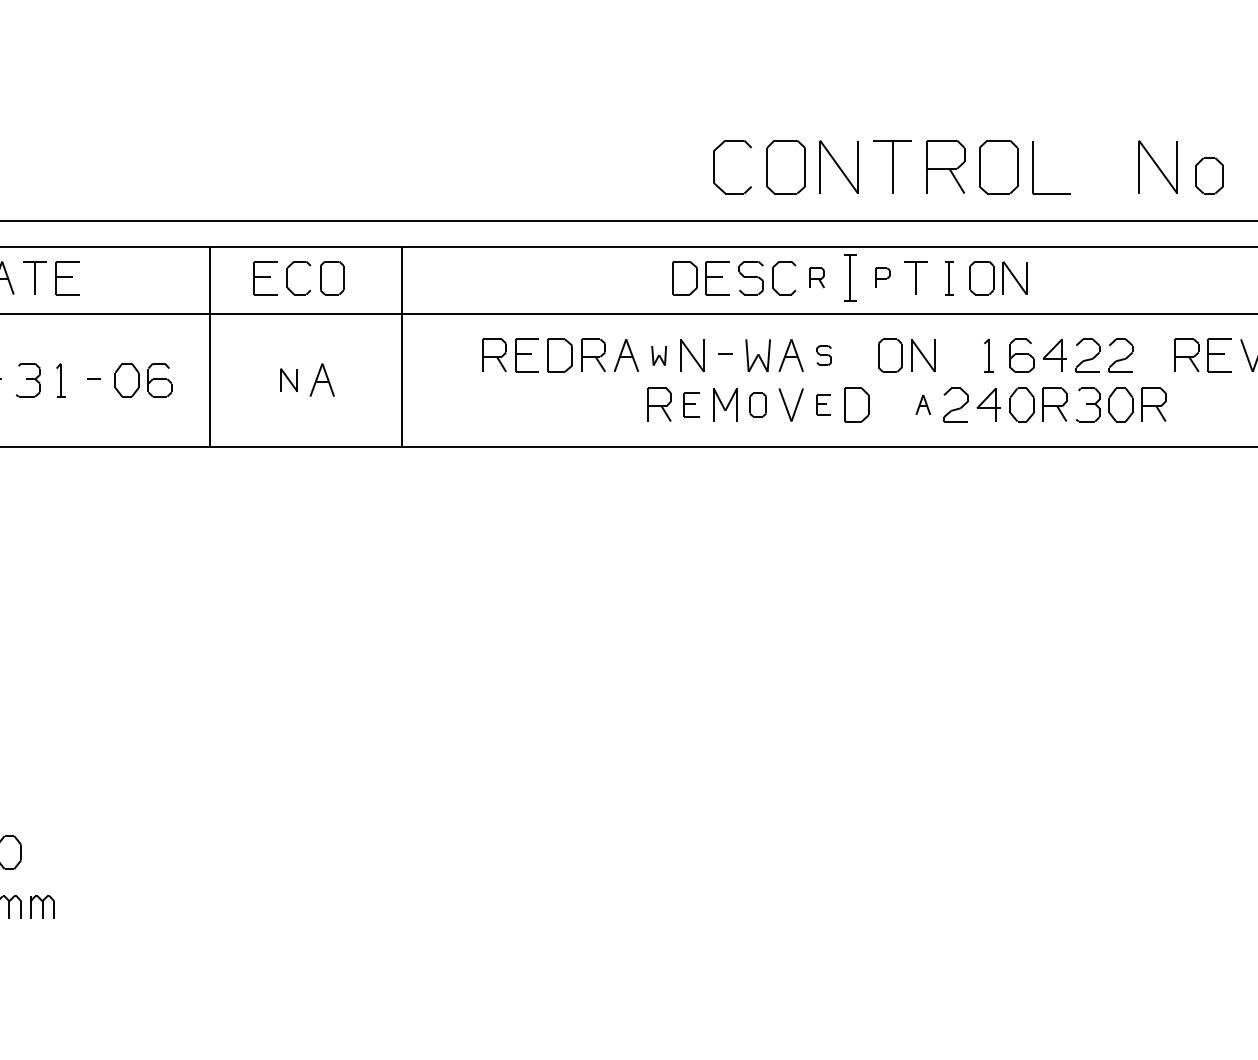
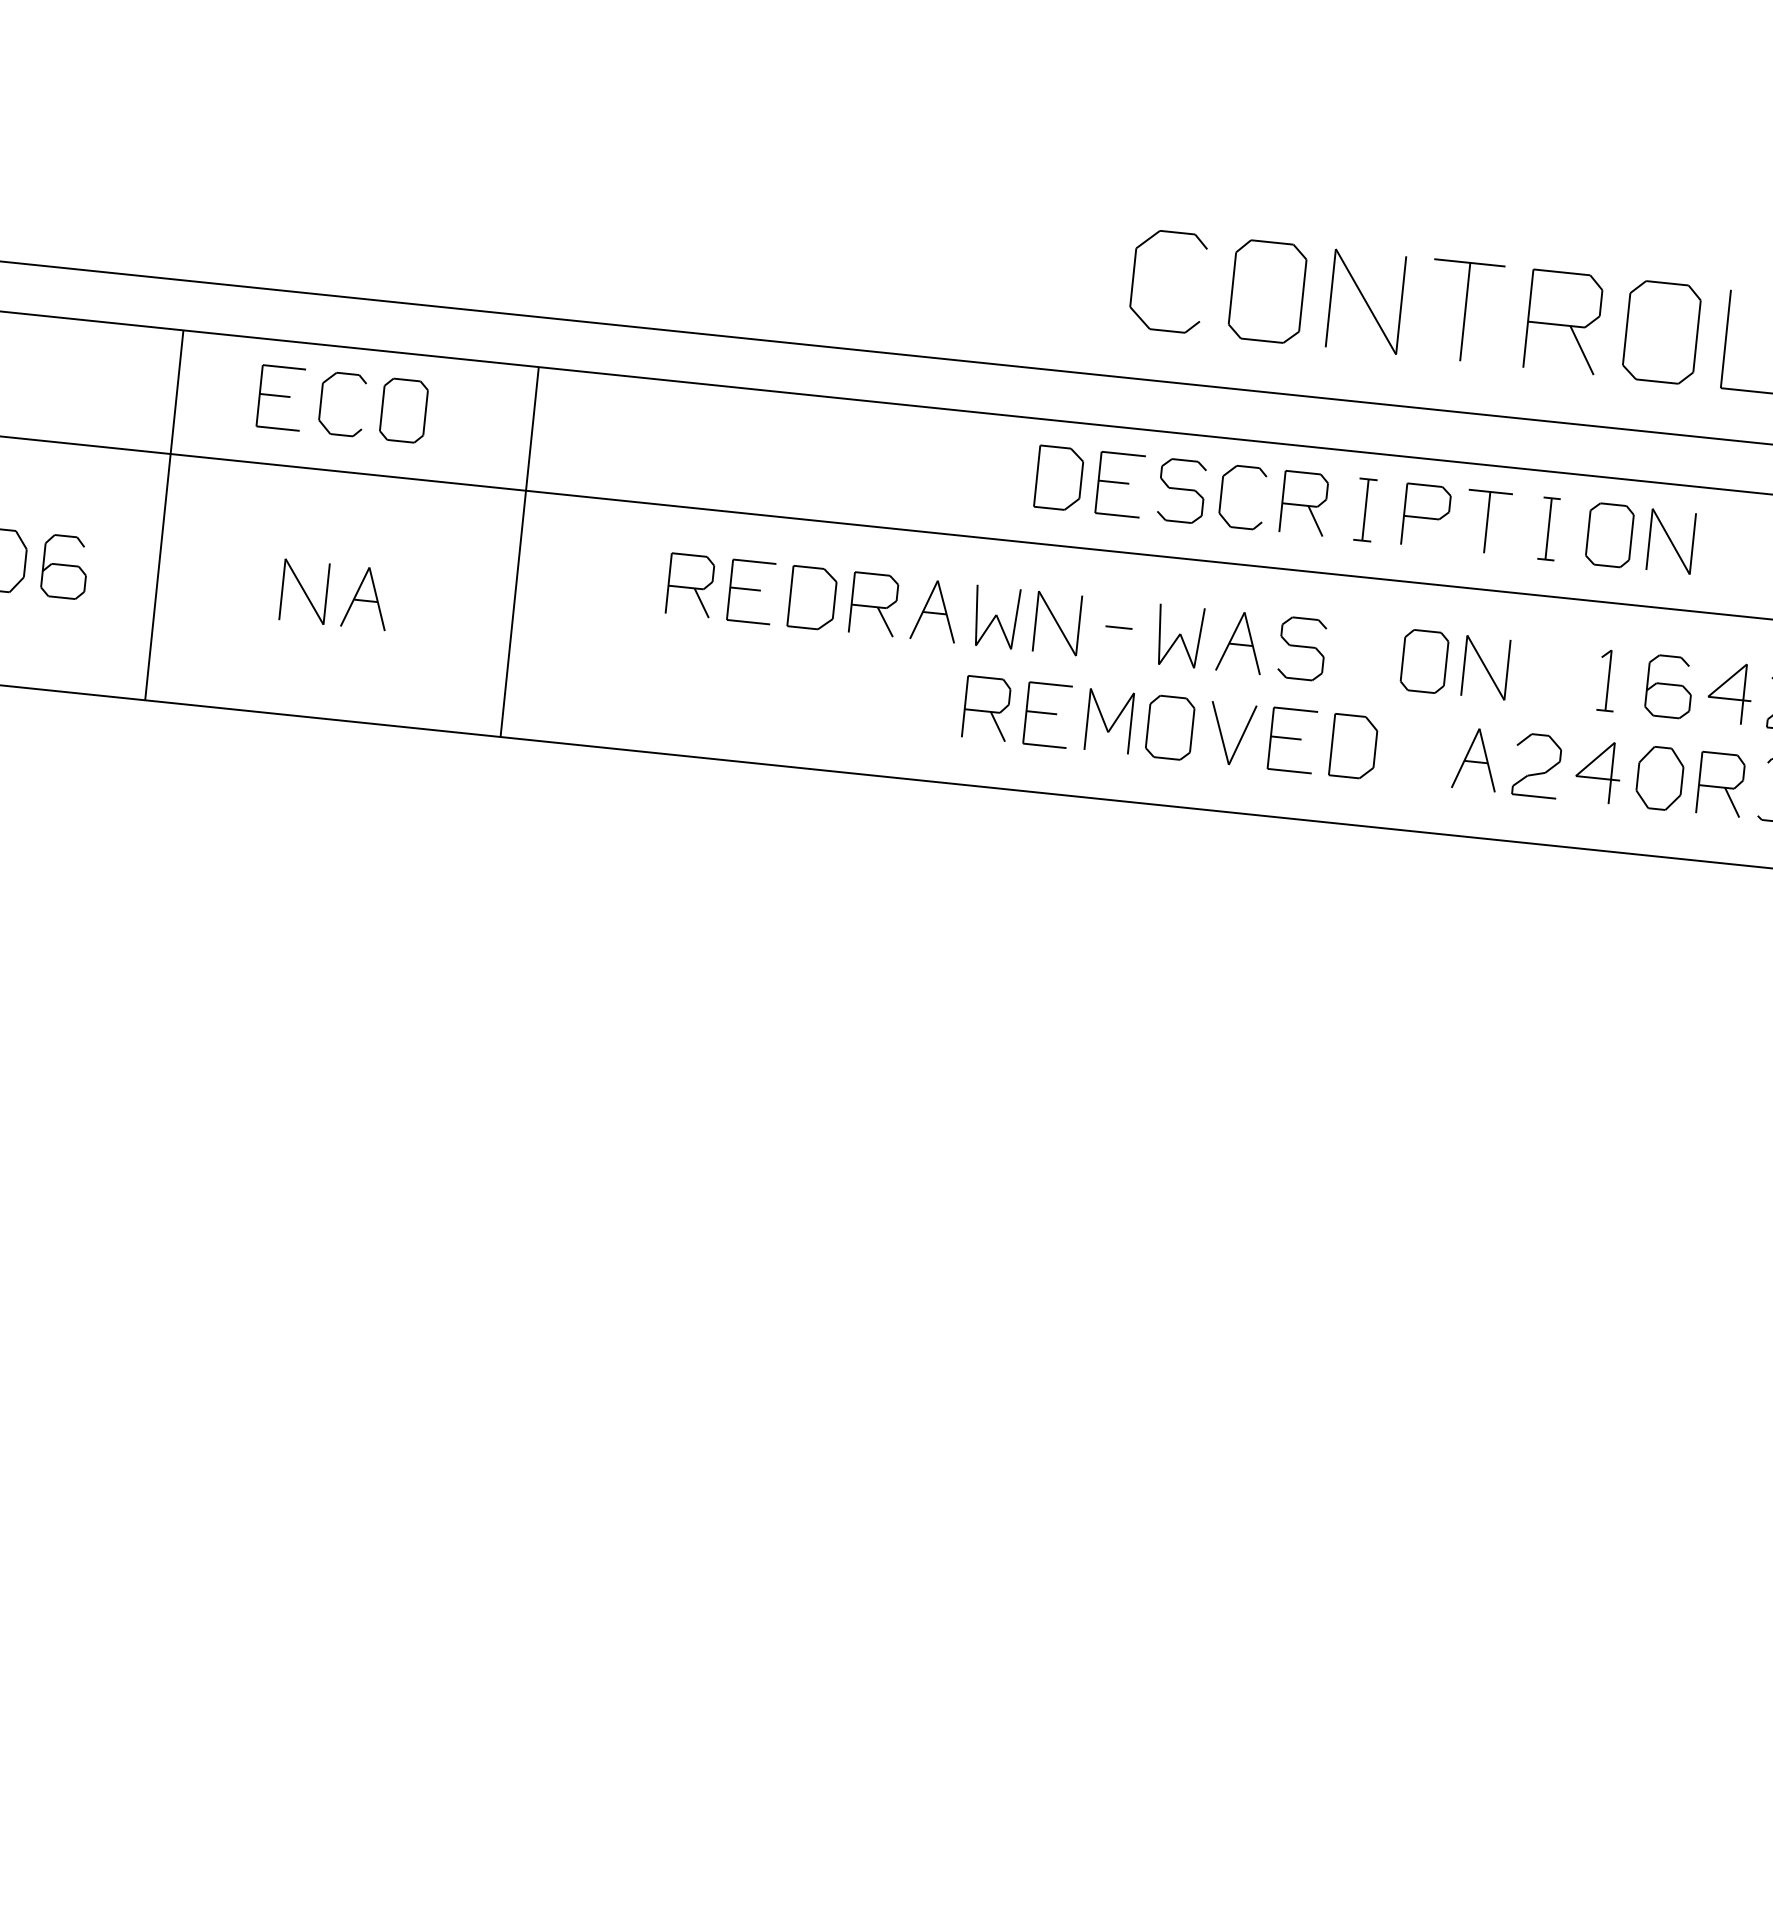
part: (817, 277) -> (1304, 502), size x1.67
part: (882, 277) -> (1425, 515), size x1.67
part: (849, 278) -> (1363, 510), size x0.71
part: (658, 355) -> (994, 616), size x1.67
part: (823, 355) -> (1300, 648), size x1.67
part: (288, 379) -> (303, 590), size x1.43
part: (691, 404) -> (1046, 714), size x1.43
part: (757, 404) -> (1169, 726), size x1.43
part: (823, 404) -> (1291, 739), size x1.67
part: (923, 404) -> (1477, 758), size x1.67

